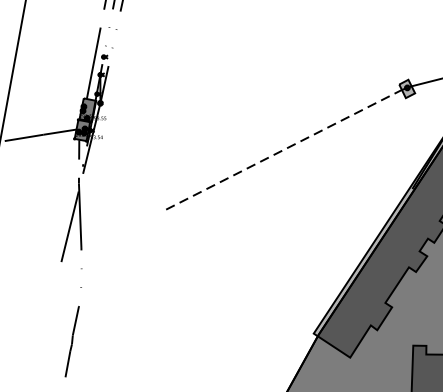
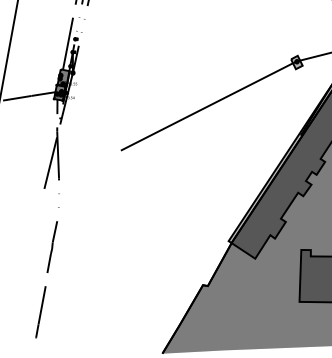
line: (283, 149) -> (206, 106), dashed -> solid

